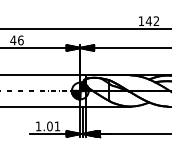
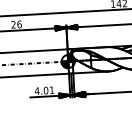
text: (13, 40) -> (13, 24), 46 -> 26
text: (38, 126) -> (37, 91), 1.01 -> 4.01

